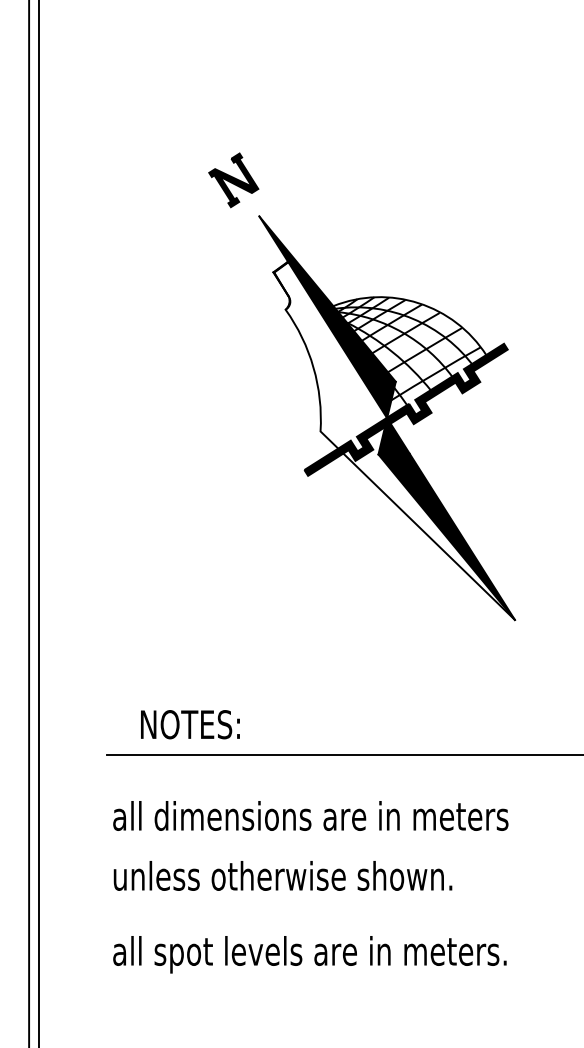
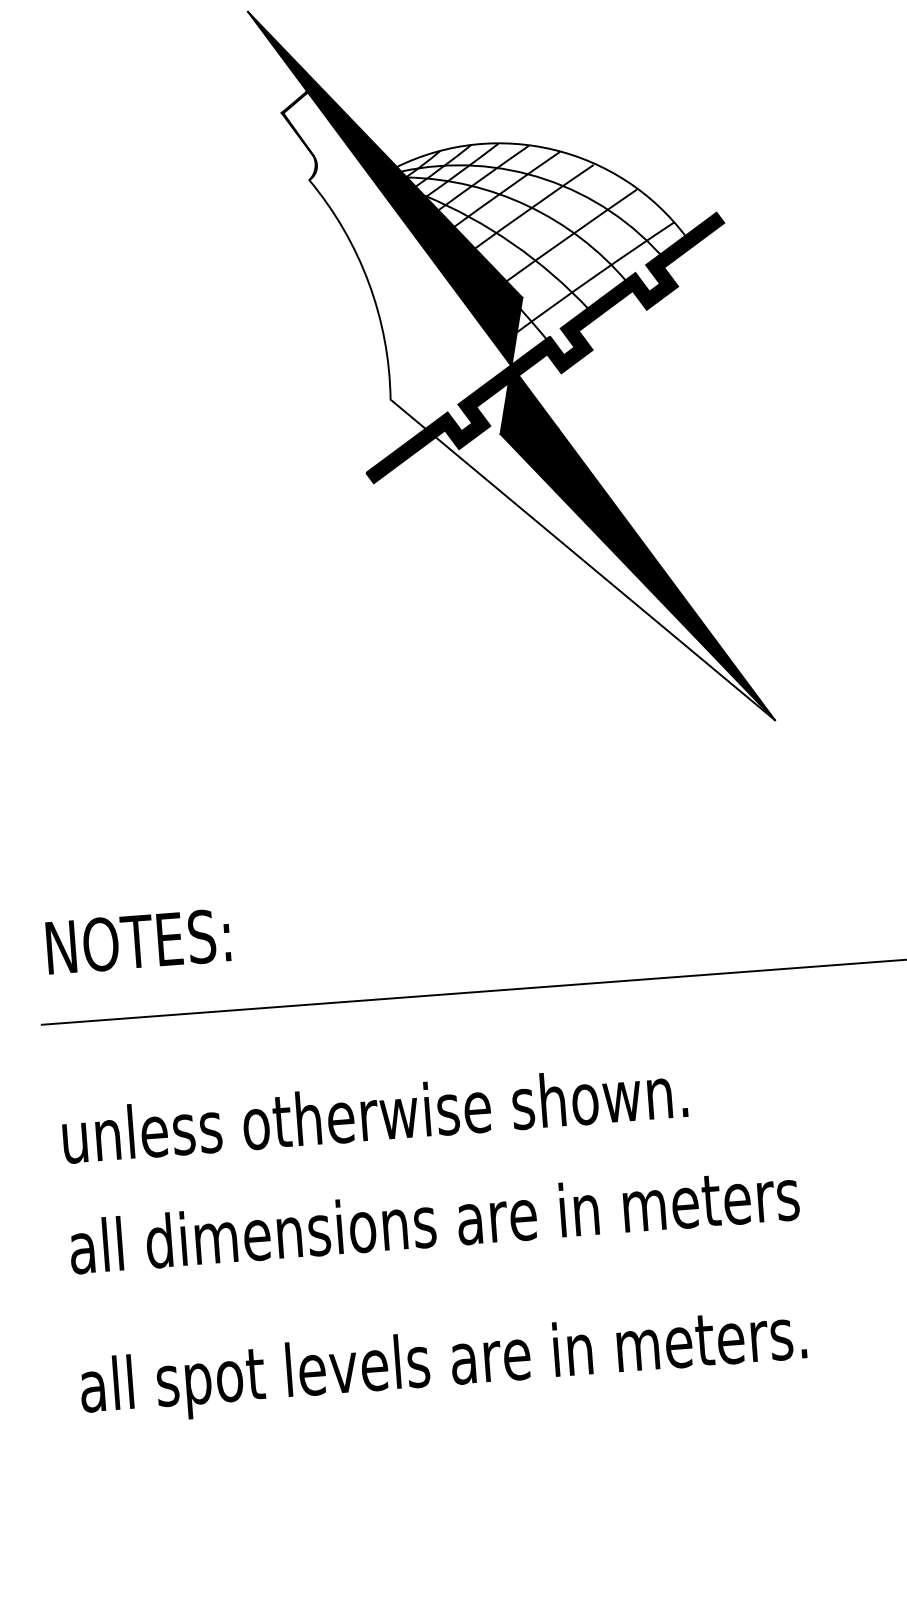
text: (190, 724) -> (138, 941), moved
text: (310, 815) -> (425, 1108), all dimensions are in meters -> unless otherwise shown.
text: (310, 875) -> (433, 1219), unless otherwise shown. -> all dimensions are in meters

